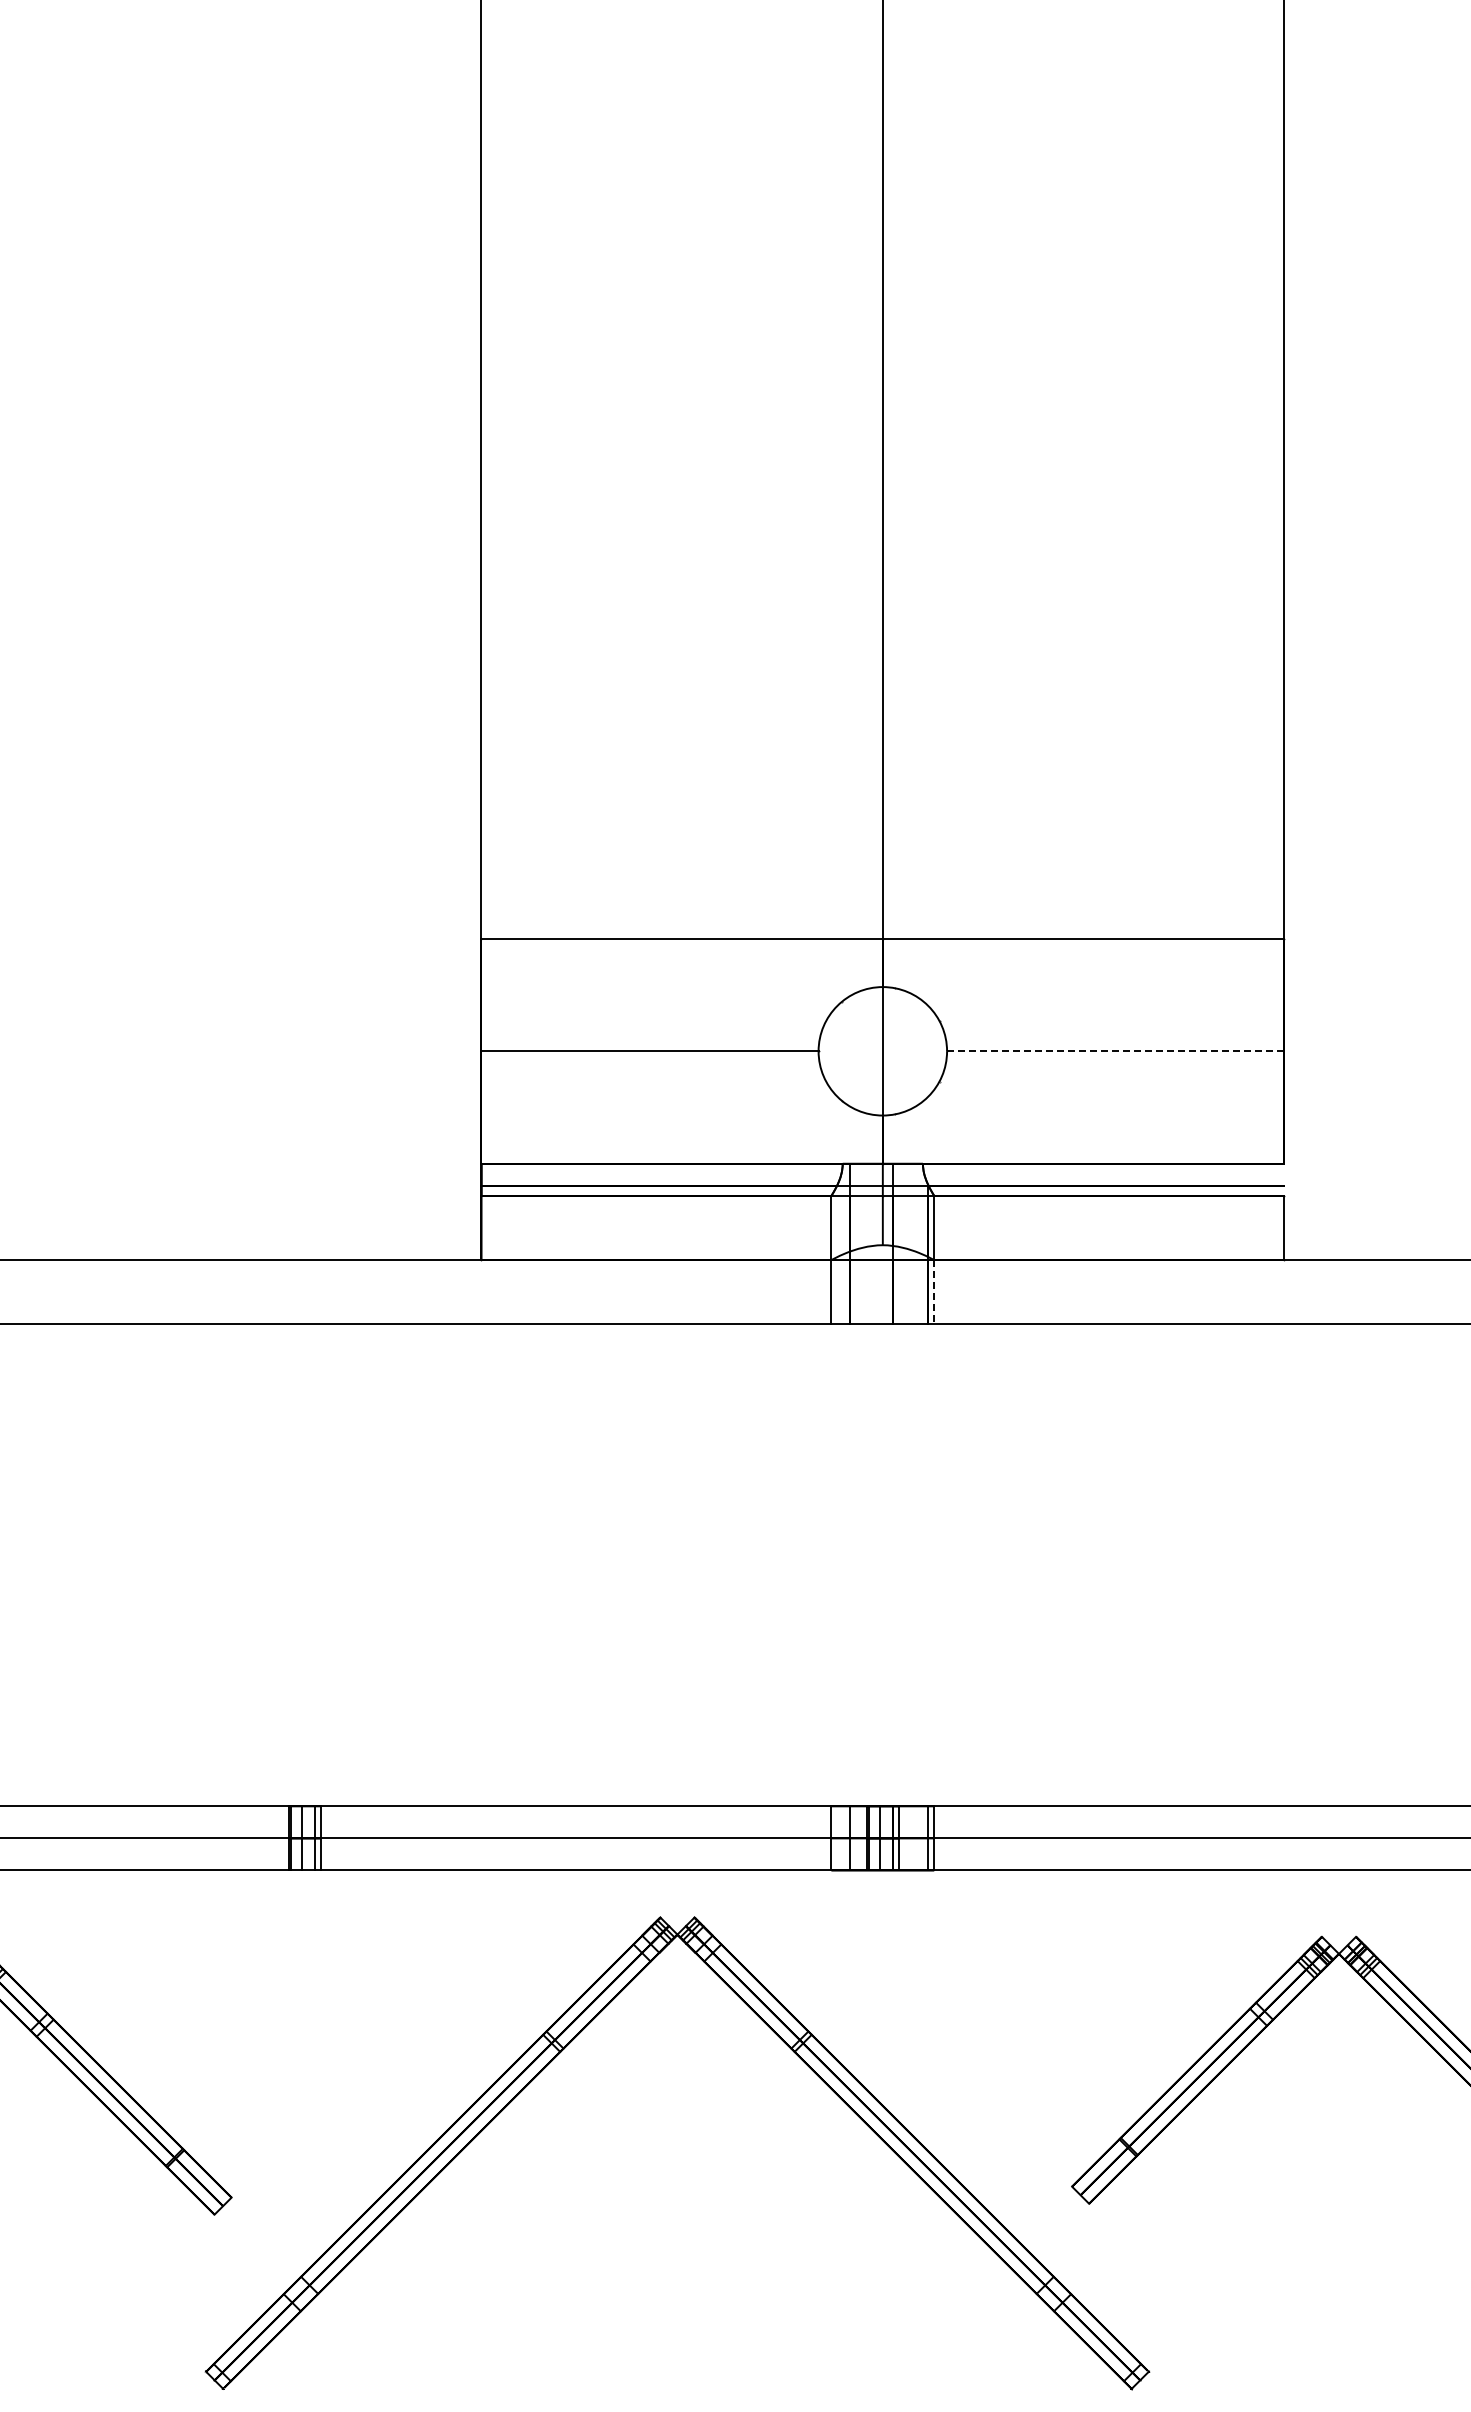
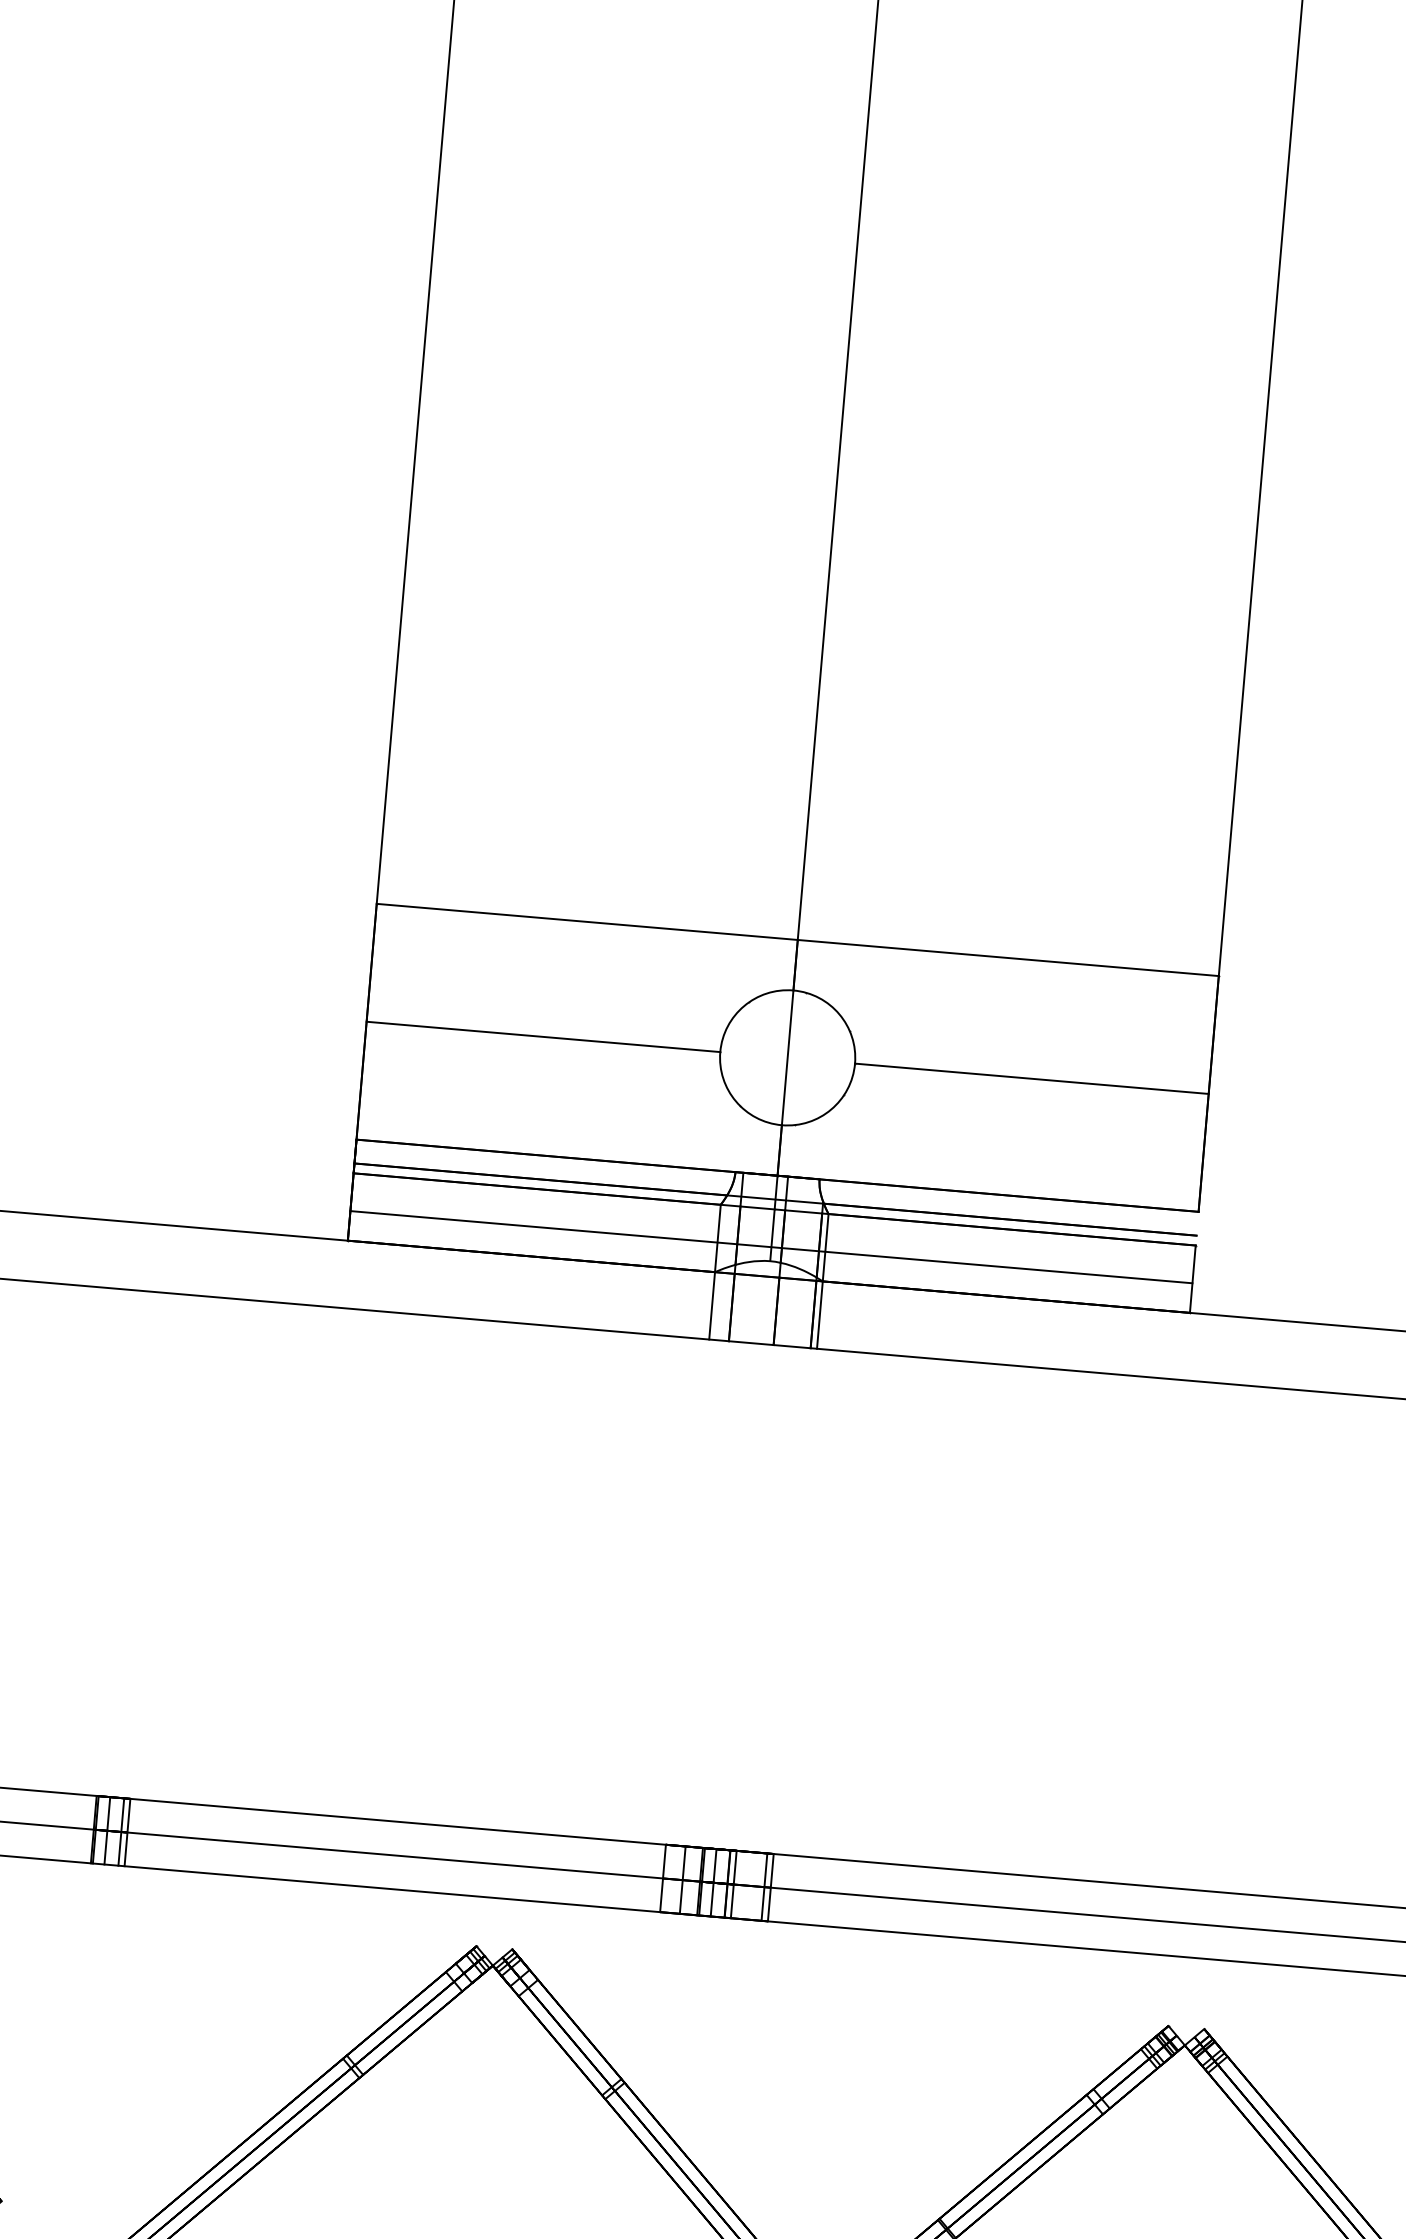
line: (1115, 1051) -> (1031, 1078), dashed -> solid
line: (882, 1231) -> (771, 1246), added
line: (934, 1292) -> (820, 1315), dashed -> solid

